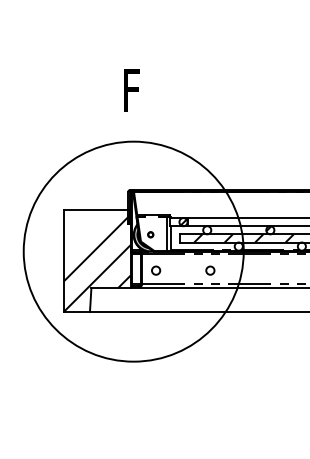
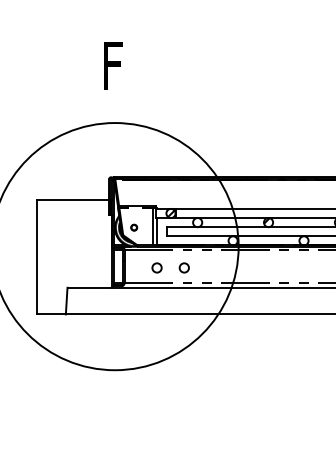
hatch: (243, 238) -> (238, 231), removed
hatch: (97, 263) -> (74, 259), removed
circle: (156, 270) -> (157, 267), moved
circle: (210, 270) -> (184, 267), moved

